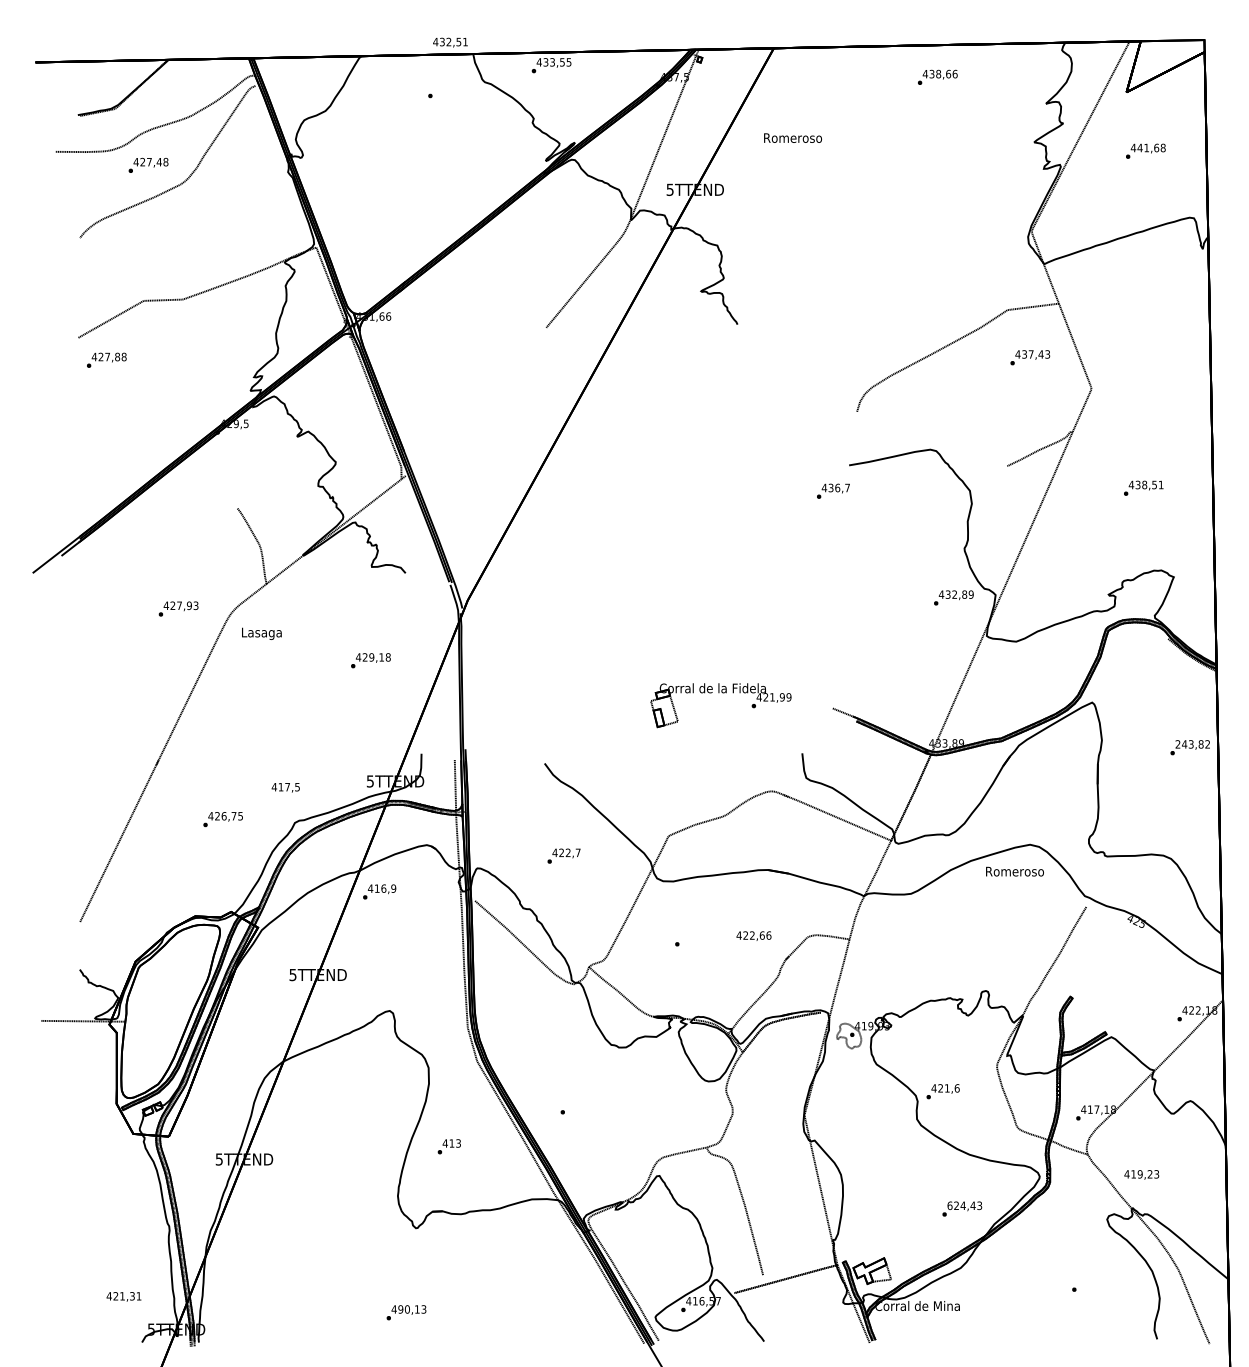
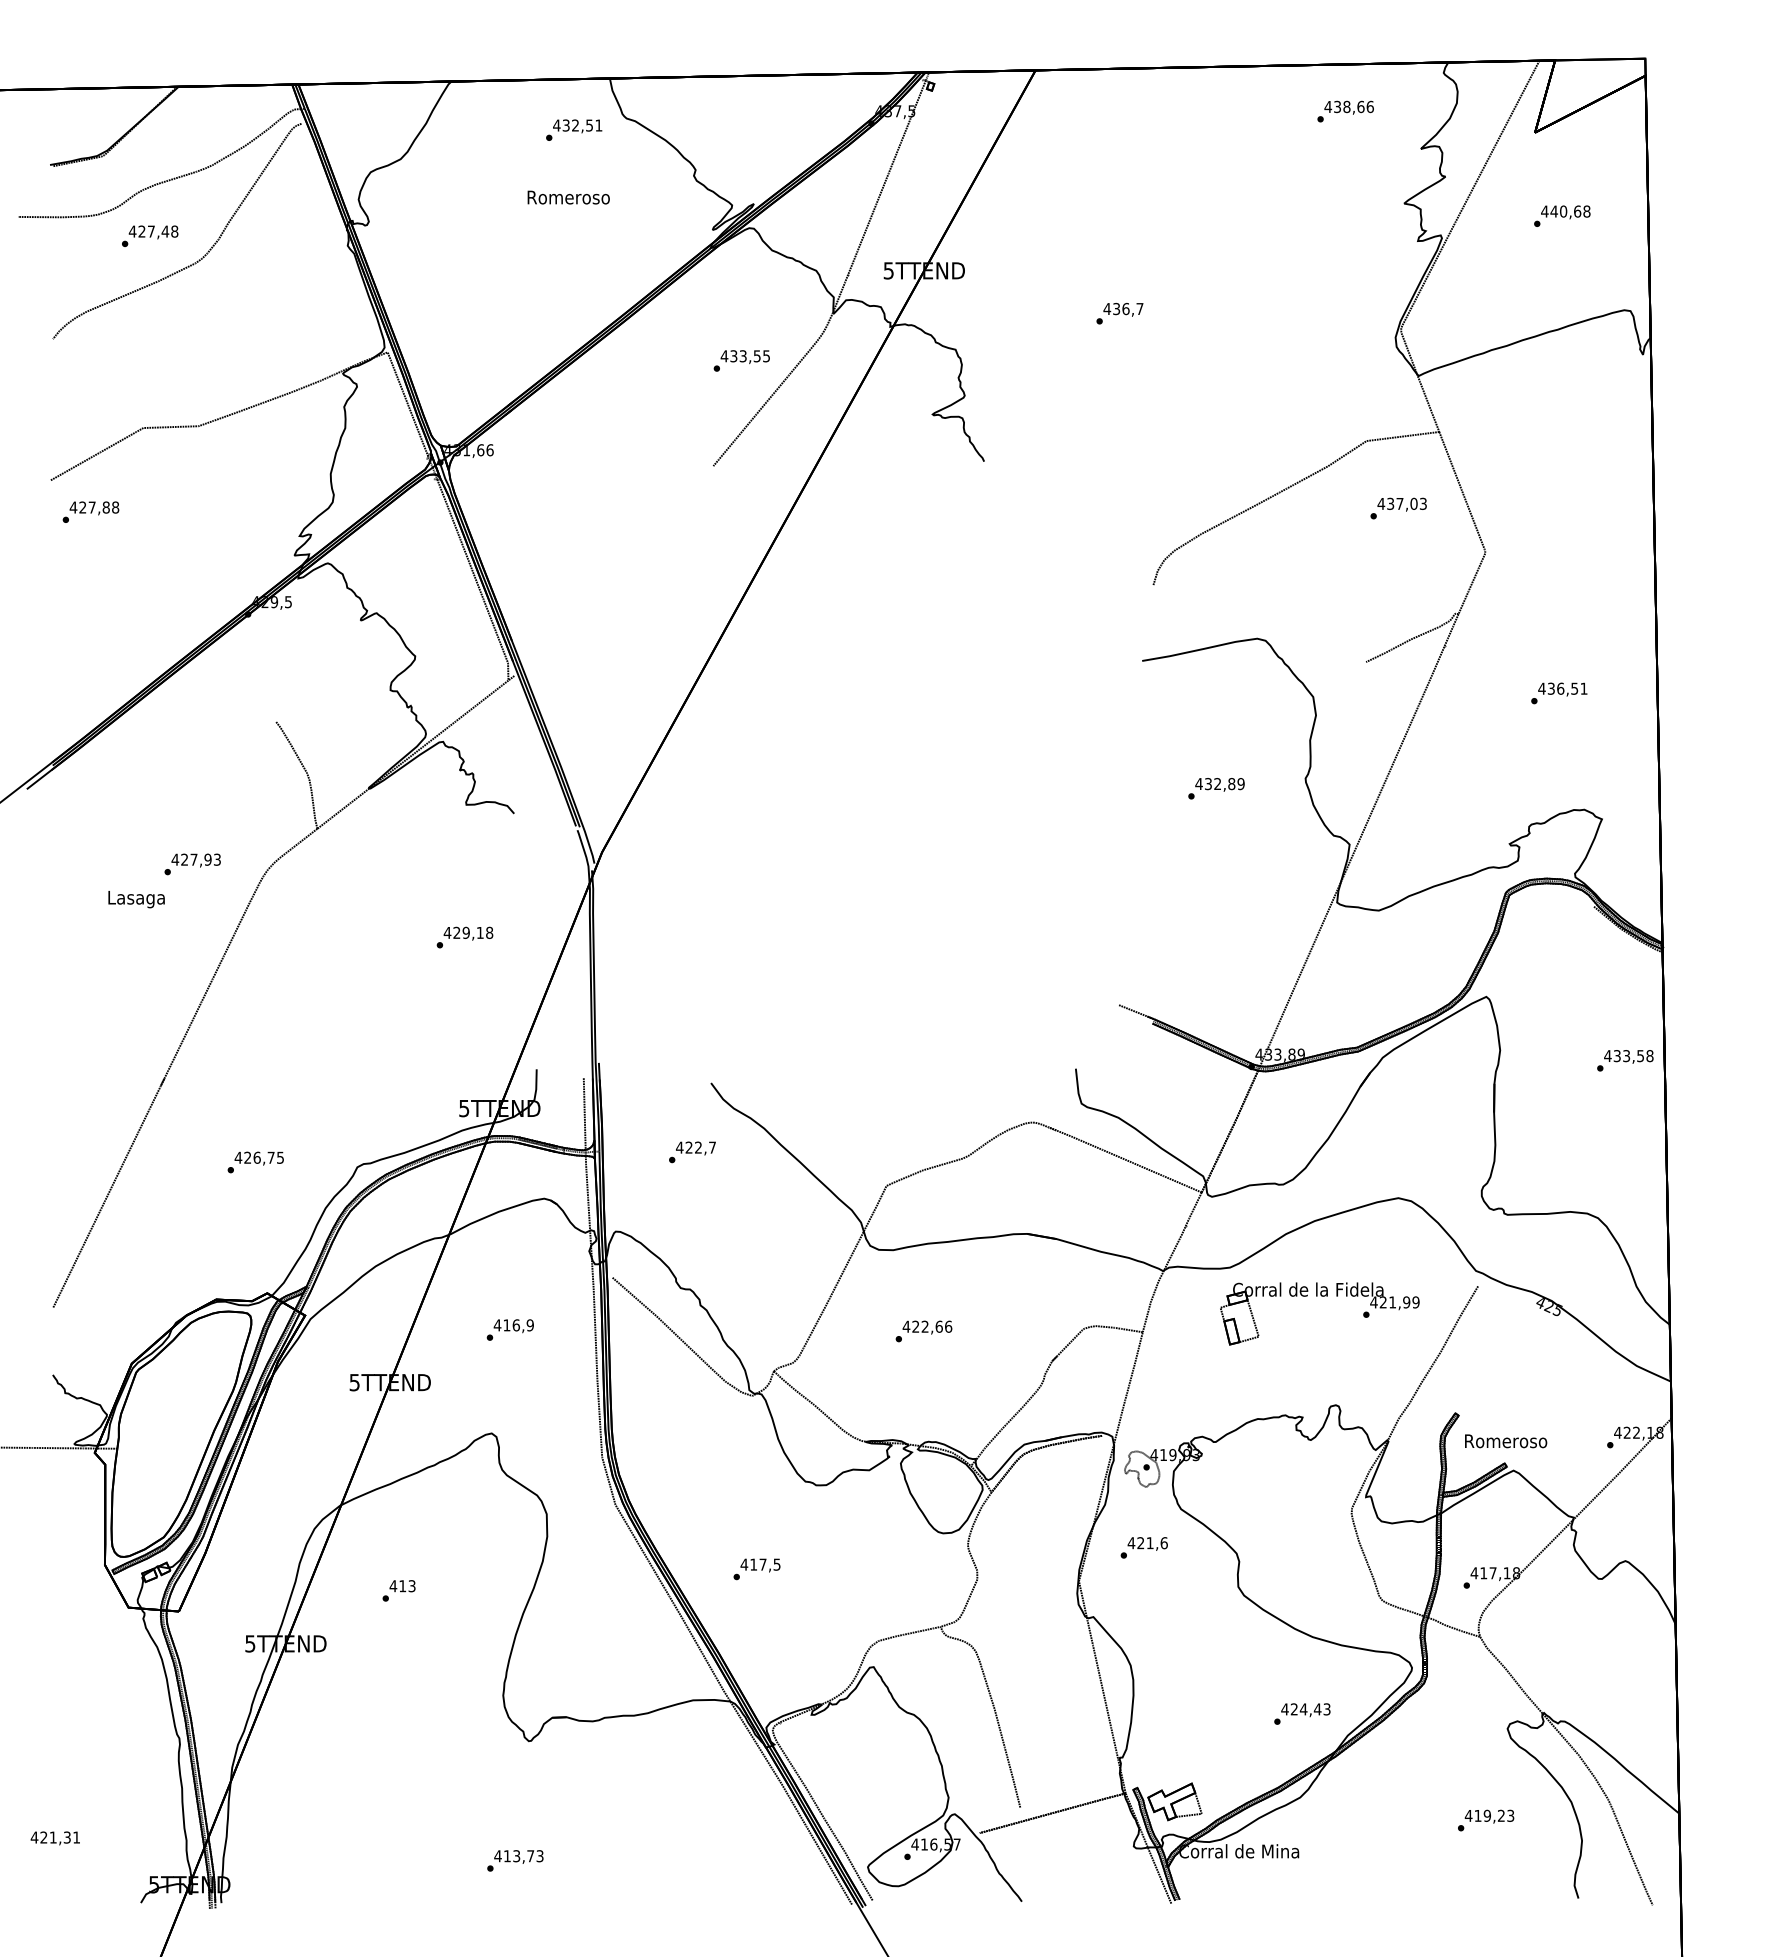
text: (450, 42) -> (577, 126), moved
text: (551, 65) -> (741, 360), moved
text: (937, 77) -> (1345, 111), moved
text: (792, 138) -> (568, 197), moved
text: (1146, 147) -> (1563, 211), 441,68 -> 440,68
text: (1040, 354) -> (1413, 503), 437,43 -> 437,03
text: (1144, 484) -> (1560, 688), 438,51 -> 436,51
text: (833, 491) -> (1119, 313), moved
text: (953, 597) -> (1216, 788), moved
text: (261, 633) -> (136, 899), moved
part: (719, 693) -> (1317, 1296), moved
text: (1192, 744) -> (1628, 1056), 243,82 -> 433,58
text: (285, 787) -> (760, 1565), moved
text: (564, 856) -> (692, 1152), moved
text: (1015, 871) -> (1506, 1441), moved
text: (379, 891) -> (509, 1329), moved
text: (754, 936) -> (927, 1327), moved
text: (942, 1091) -> (1143, 1547), moved
text: (448, 1146) -> (398, 1590), moved
text: (1141, 1174) -> (1489, 1816), moved
text: (949, 1205) -> (1284, 1709), 624,43 -> 424,43
text: (123, 1296) -> (54, 1838), moved
text: (408, 1309) -> (518, 1856), 490,13 -> 413,73

